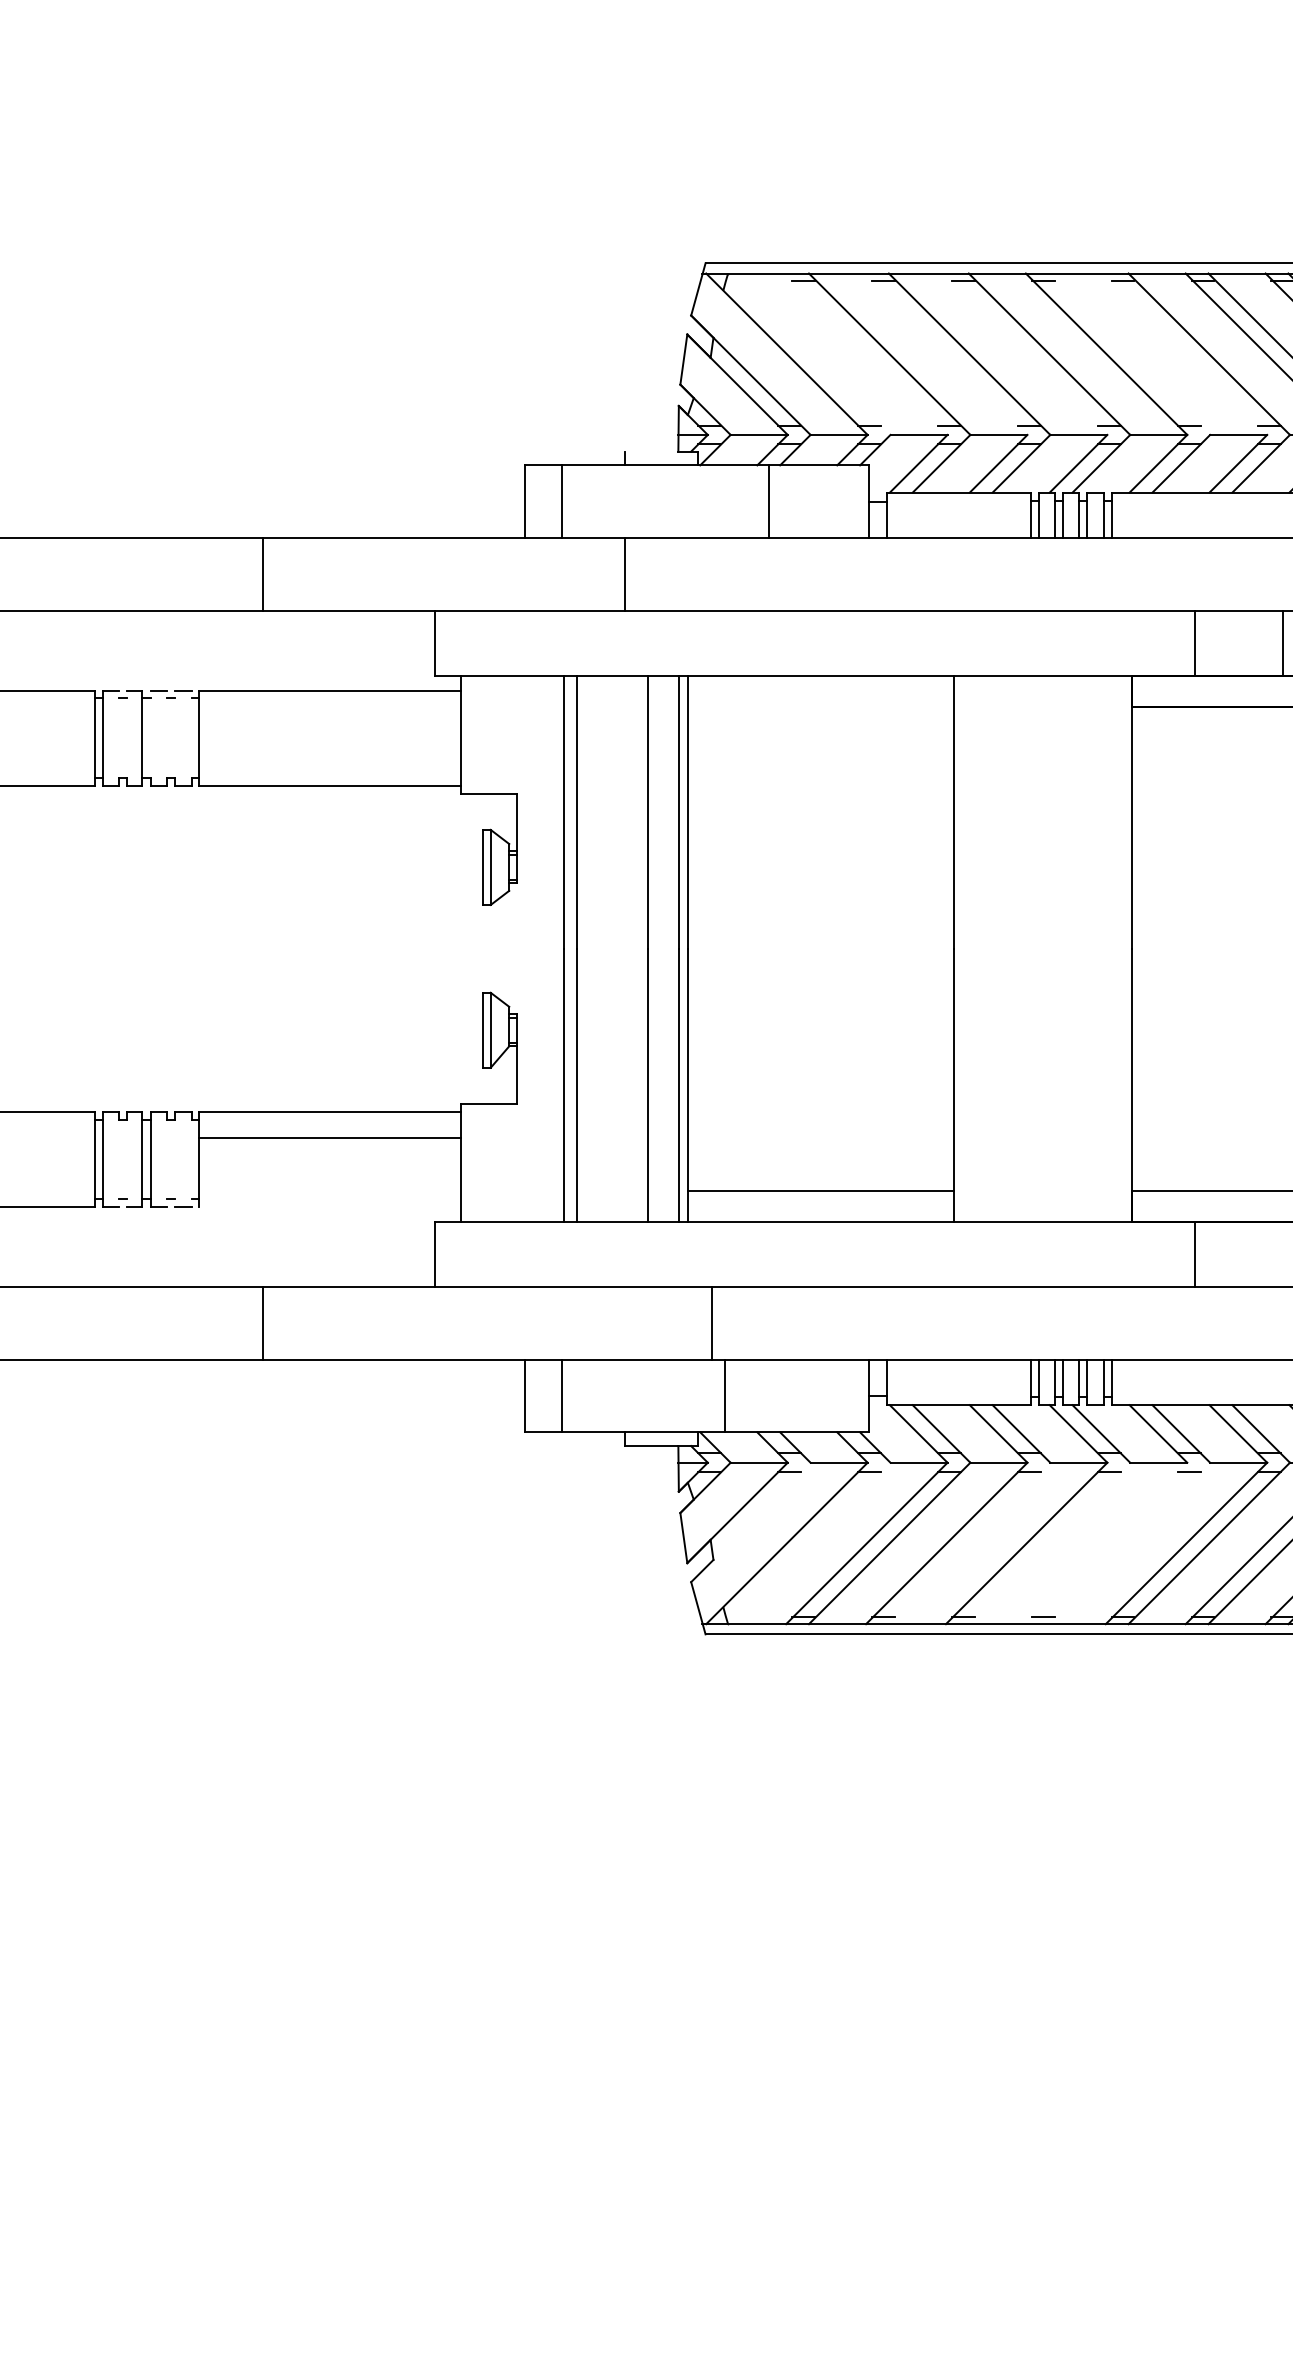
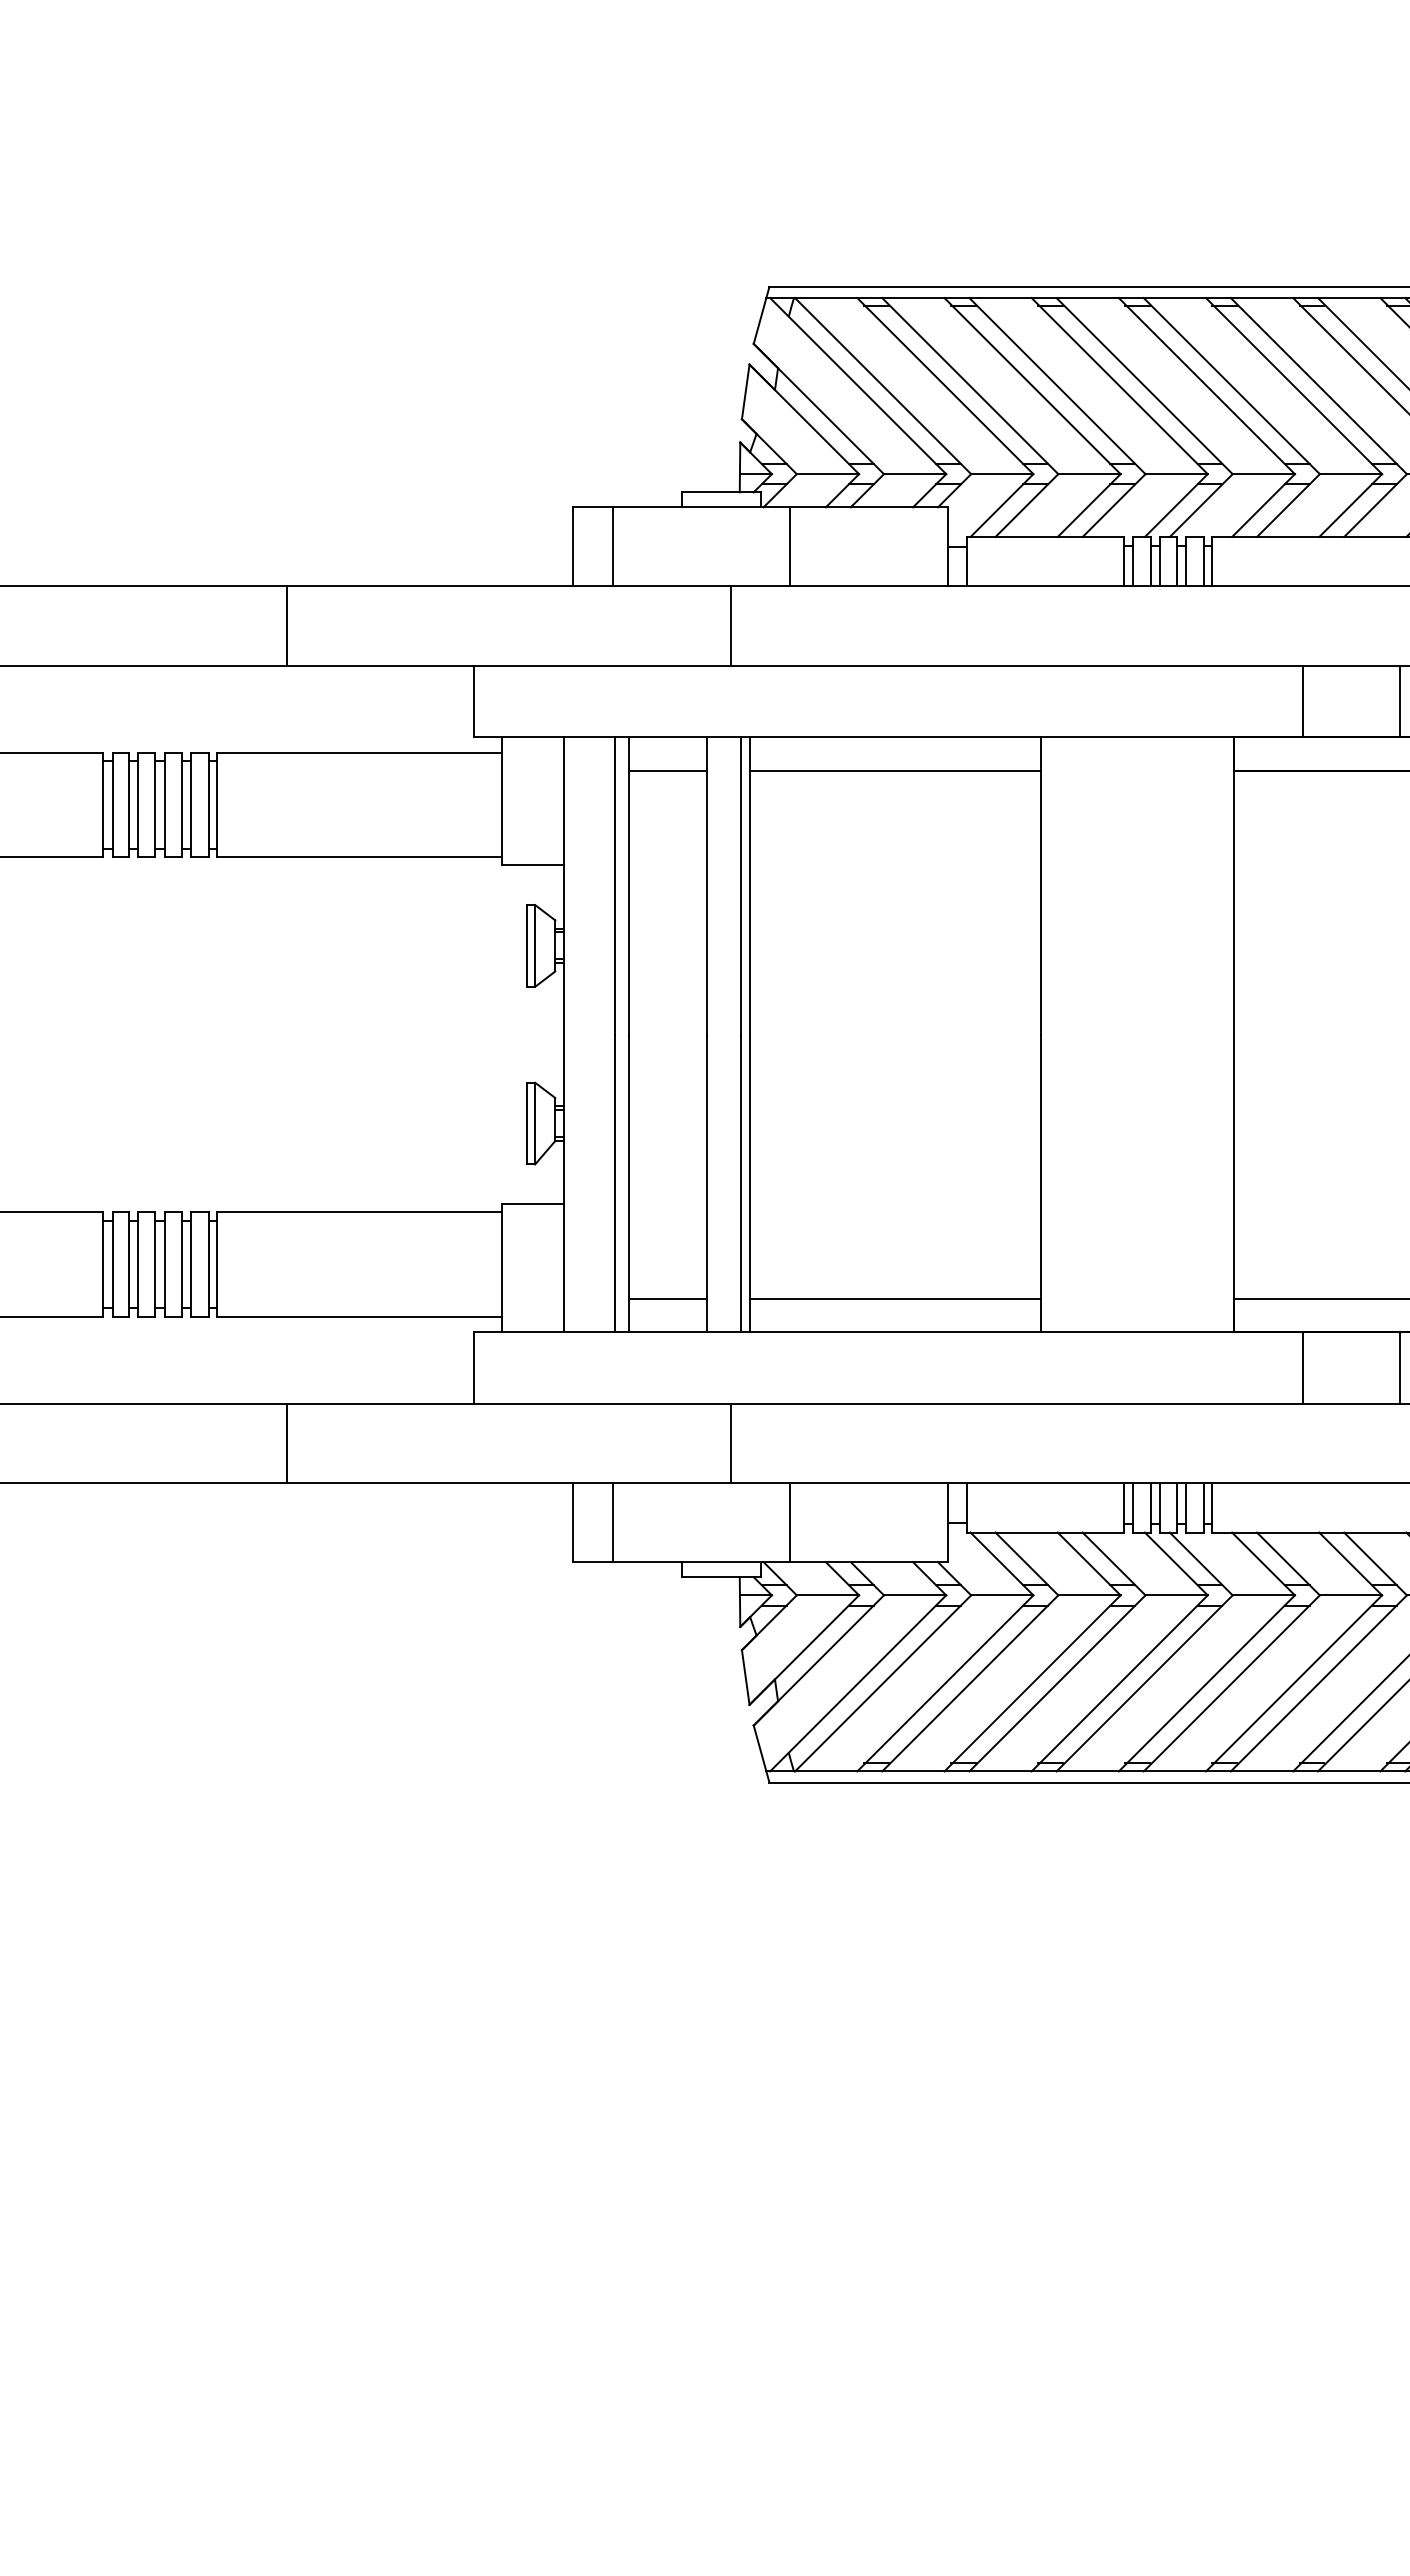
line: (810, 354) -> (883, 386), added
line: (866, 354) -> (945, 386), added
line: (946, 354) -> (1032, 386), added
line: (1026, 354) -> (1119, 386), added
line: (1129, 354) -> (1231, 386), added
line: (1186, 354) -> (1294, 386), added
line: (651, 451) -> (710, 492), added
line: (768, 501) -> (790, 546), moved
line: (624, 573) -> (730, 625), moved
line: (612, 706) -> (667, 770), added
line: (821, 706) -> (895, 770), added
line: (118, 734) -> (129, 800), added
line: (127, 734) -> (138, 800), added
line: (151, 734) -> (164, 800), added
line: (167, 734) -> (182, 800), added
line: (175, 734) -> (191, 800), added
line: (191, 734) -> (208, 800), added
line: (517, 735) -> (564, 801), added
line: (517, 948) -> (564, 1034), added
line: (329, 1137) -> (359, 1316), moved
line: (118, 1163) -> (129, 1268), added
line: (127, 1163) -> (138, 1268), added
line: (167, 1163) -> (182, 1268), added
line: (175, 1163) -> (191, 1268), added
line: (191, 1163) -> (208, 1268), added
line: (517, 1163) -> (564, 1268), added
line: (612, 1190) -> (667, 1298), added
line: (1283, 1253) -> (1399, 1367), added
line: (711, 1323) -> (730, 1443), moved
line: (750, 1522) -> (818, 1660), added
line: (810, 1543) -> (883, 1683), added
line: (969, 1543) -> (1057, 1683), added
line: (1049, 1543) -> (1144, 1683), added
line: (1106, 1543) -> (1206, 1683), added
line: (1129, 1543) -> (1231, 1683), added

